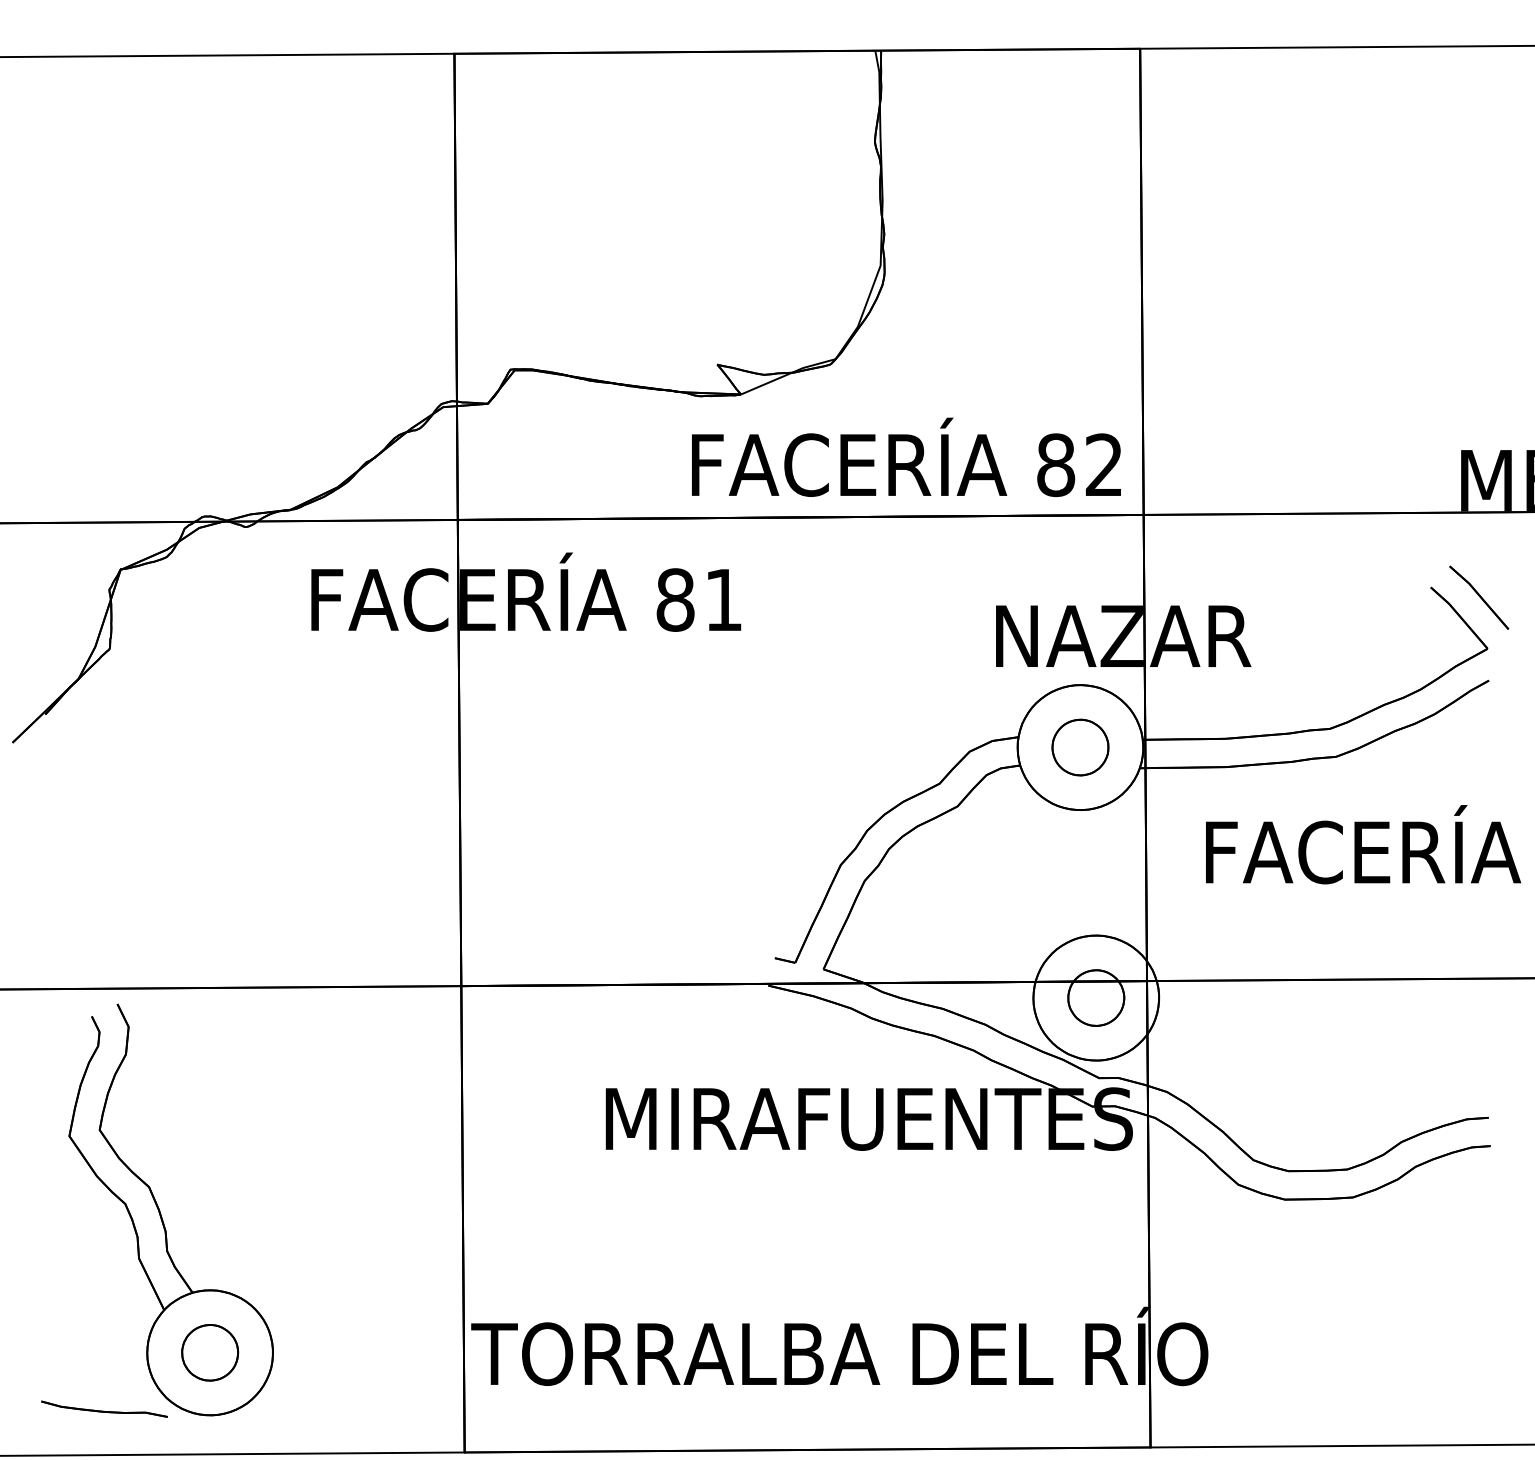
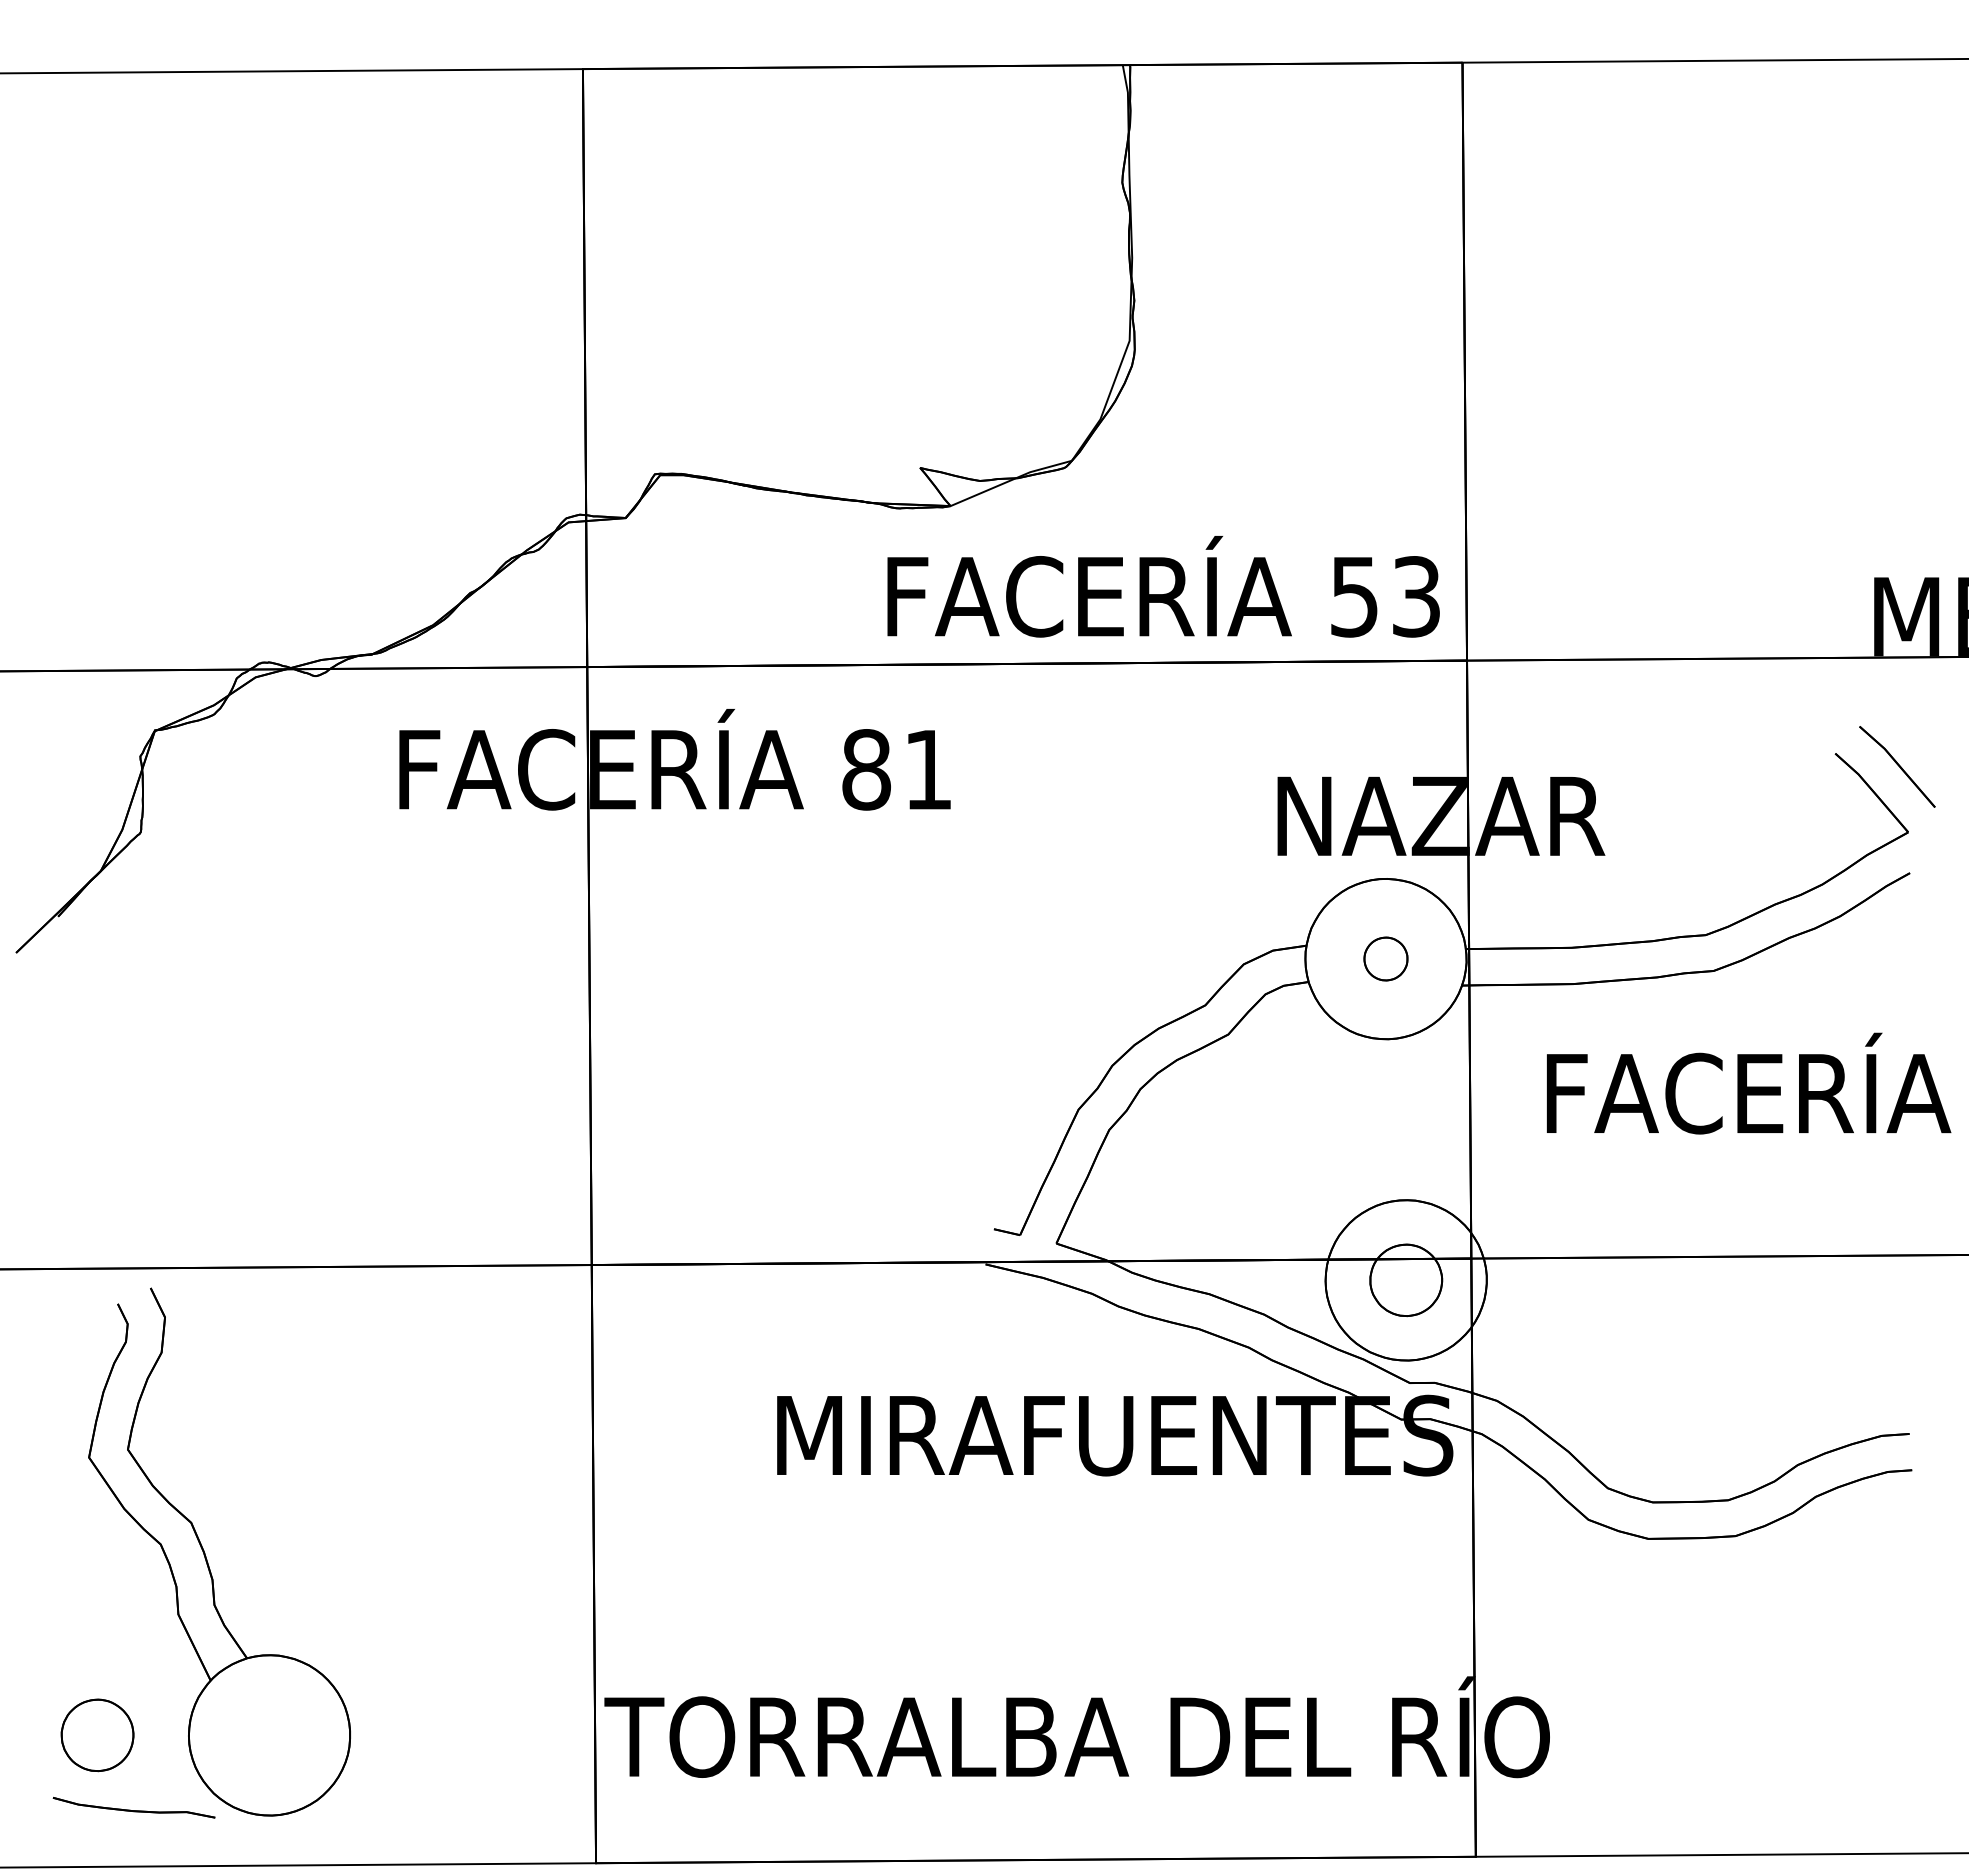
text: (1079, 464) -> (1384, 596), 82 -> 53
part: (1080, 747) -> (1385, 958), size x0.6
part: (210, 1352) -> (97, 1735), moved

